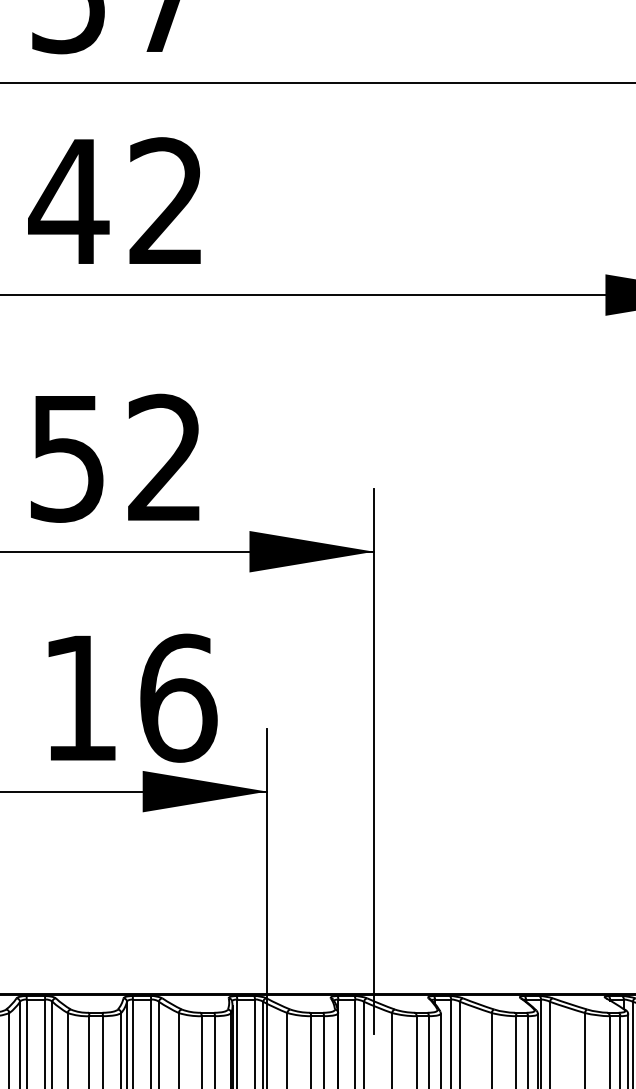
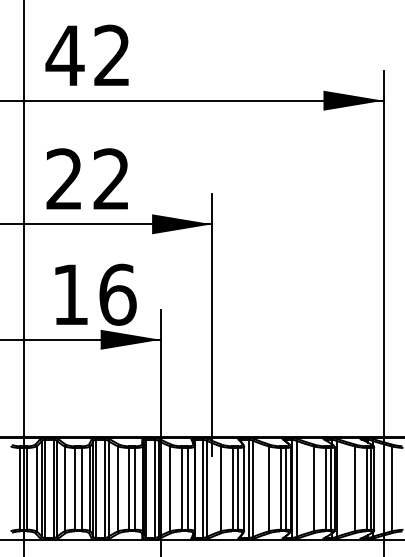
text: (65, 458) -> (63, 179), 52 -> 22

